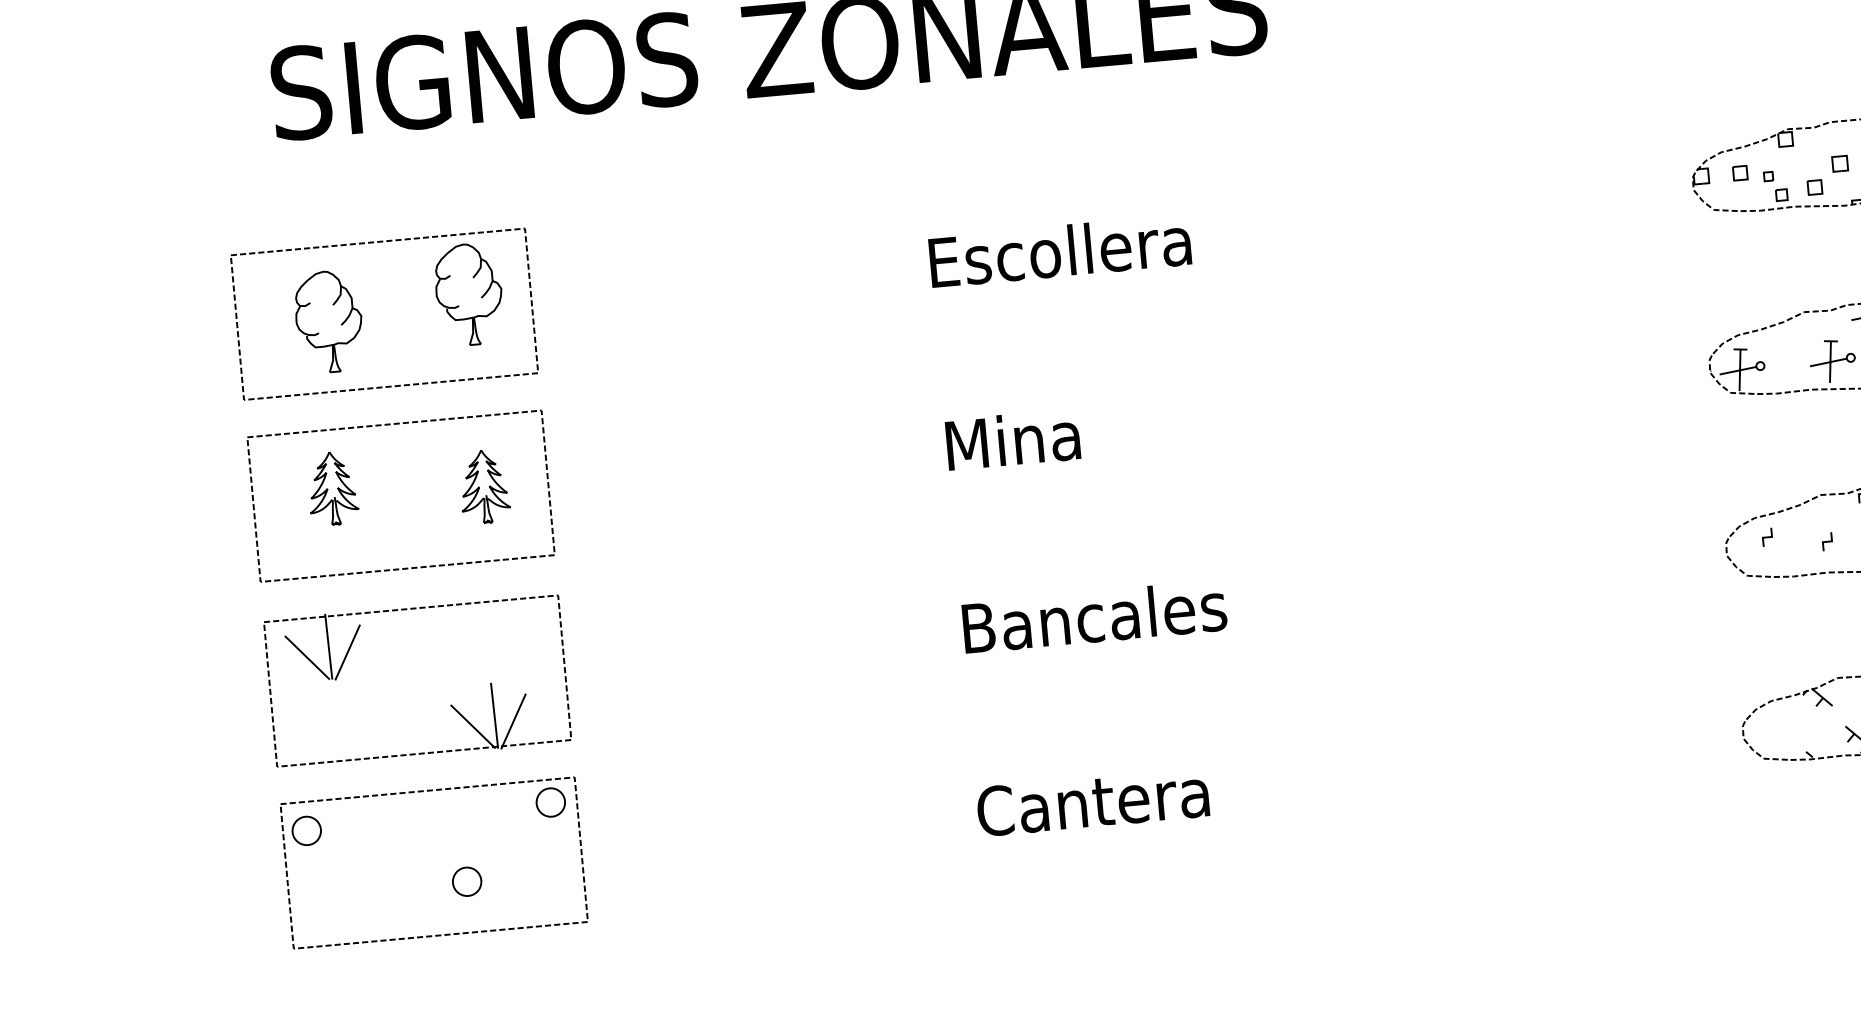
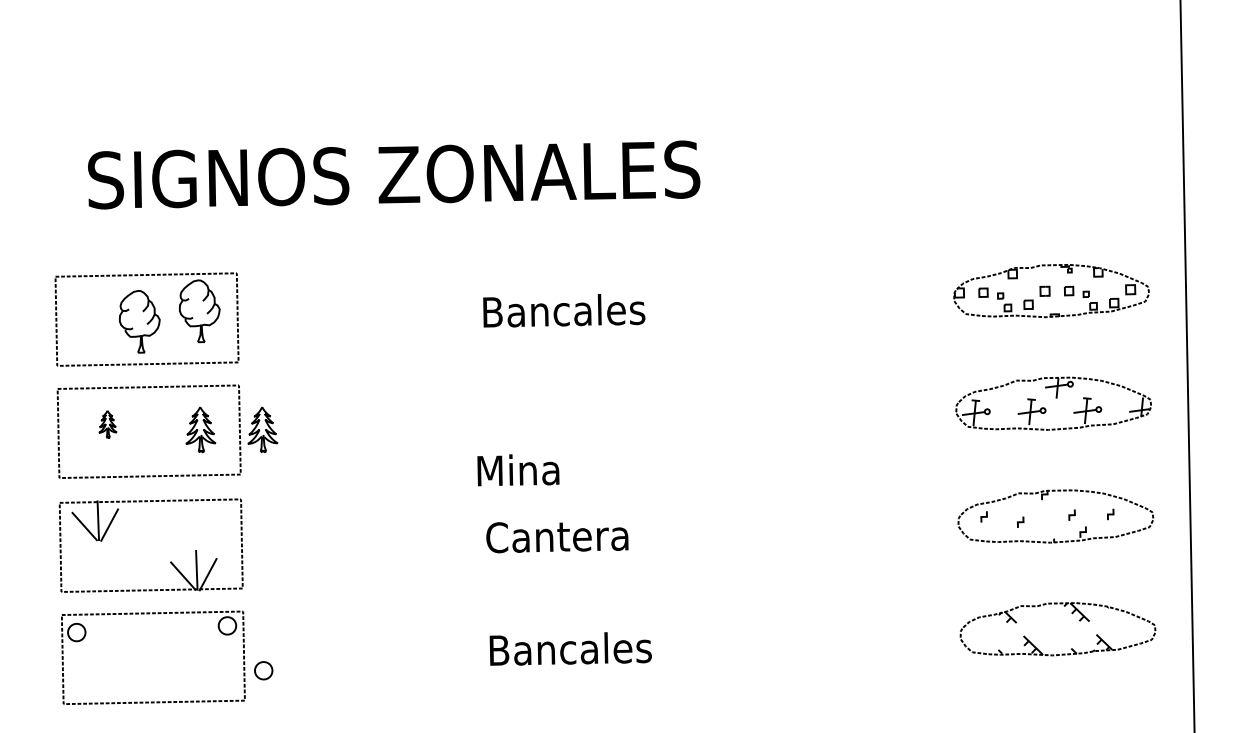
text: (1069, 250) -> (569, 310), Escollera -> Bancales
part: (328, 321) -> (139, 321), moved
text: (1013, 440) -> (518, 470), moved
part: (584, 481) -> (262, 430), added
part: (332, 489) -> (107, 424), size x0.6
text: (1092, 617) -> (567, 536), Bancales -> Cantera
text: (1109, 801) -> (569, 649), Cantera -> Bancales
part: (466, 881) -> (263, 670), moved

